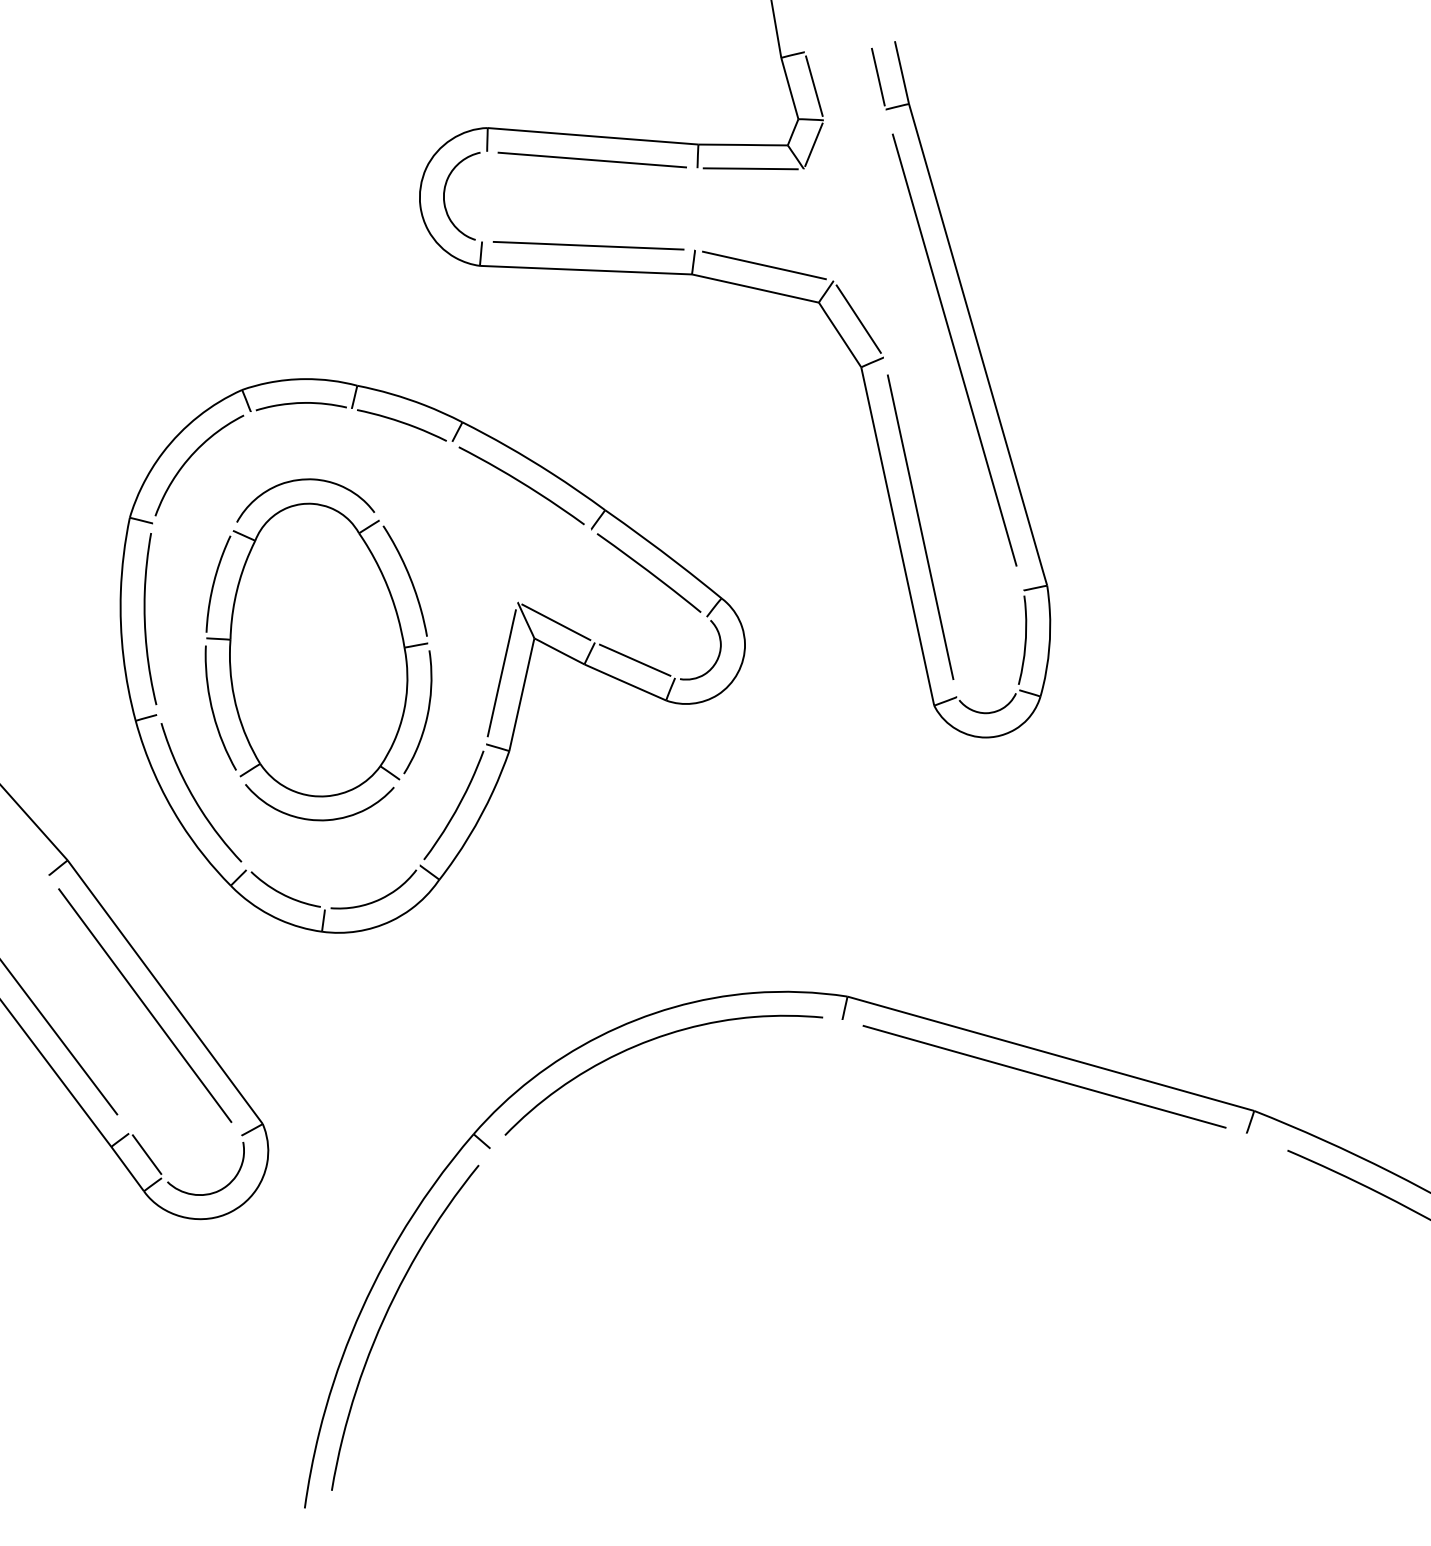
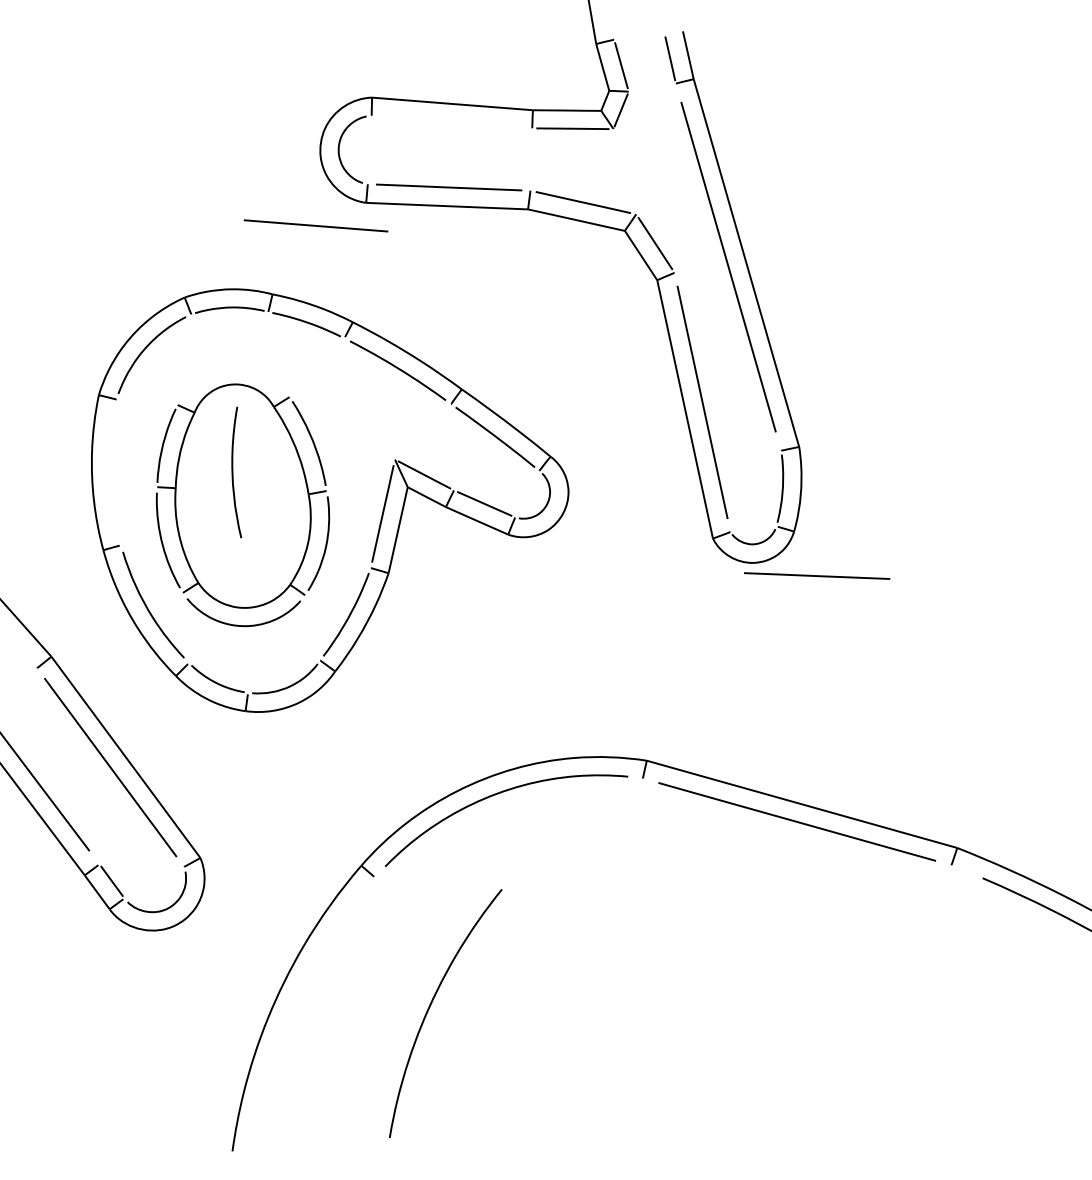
line: (591, 159) -> (315, 225), moved
curve: (305, 480) -> (233, 366), removed
curve: (145, 619) -> (233, 472), moved
line: (1070, 754) -> (817, 575), added
curve: (385, 1318) -> (430, 1006), moved

